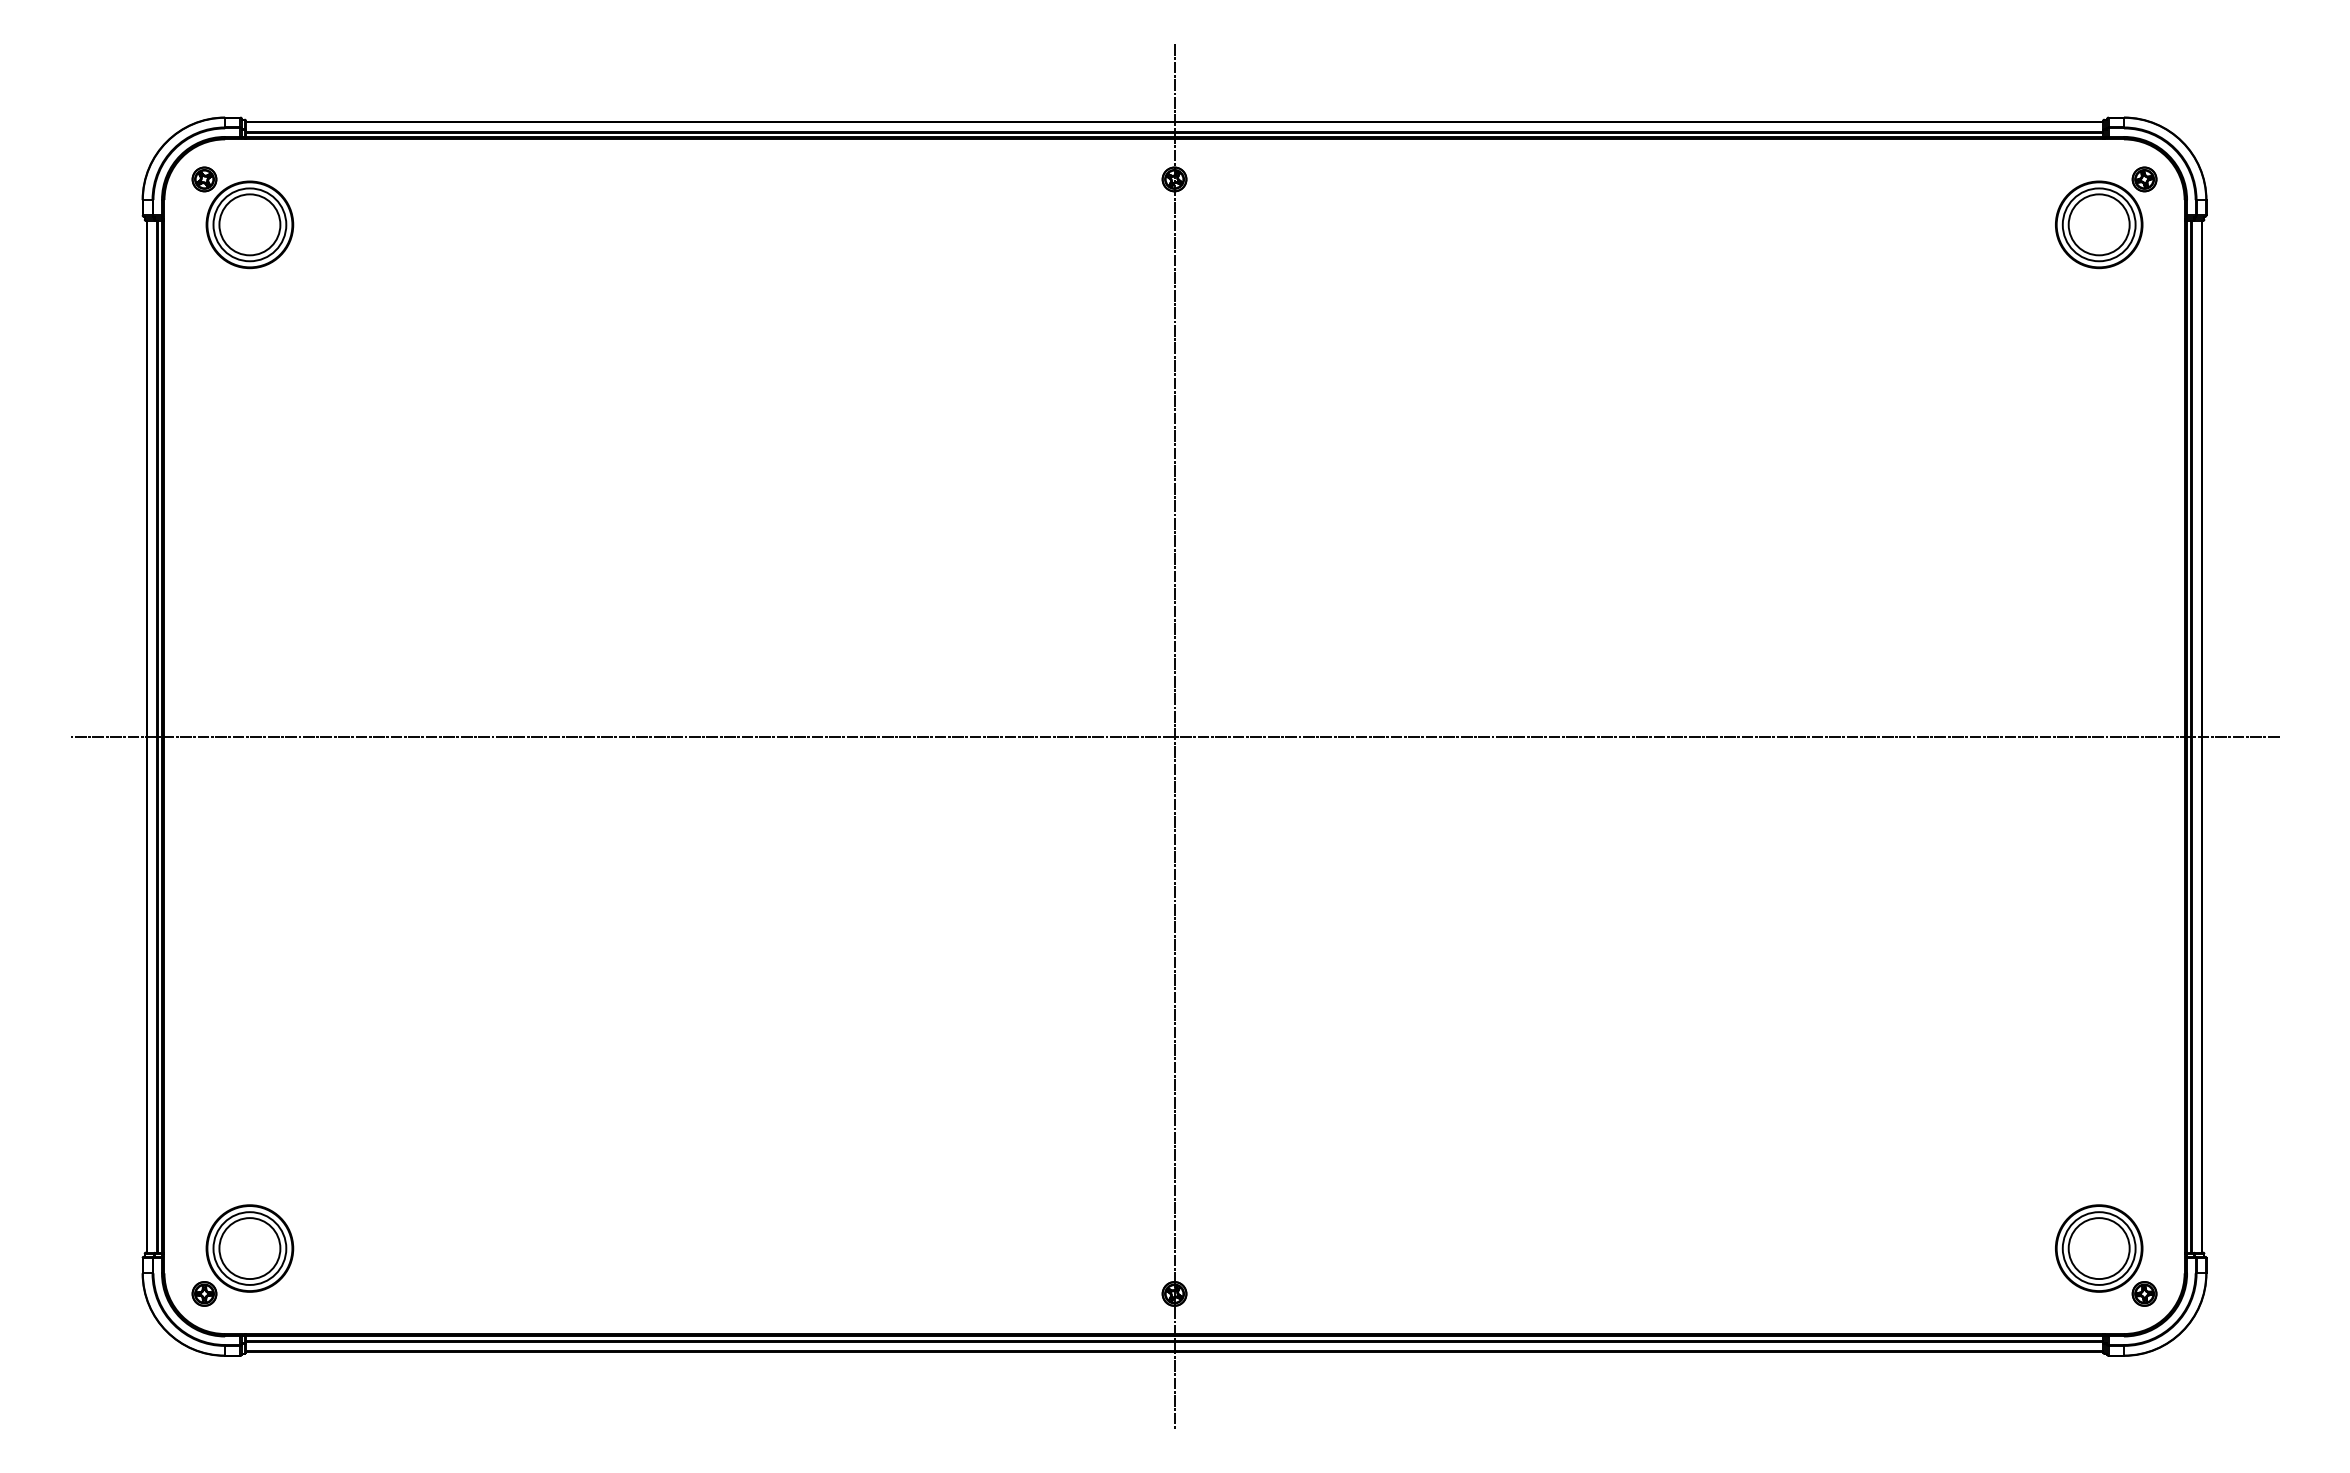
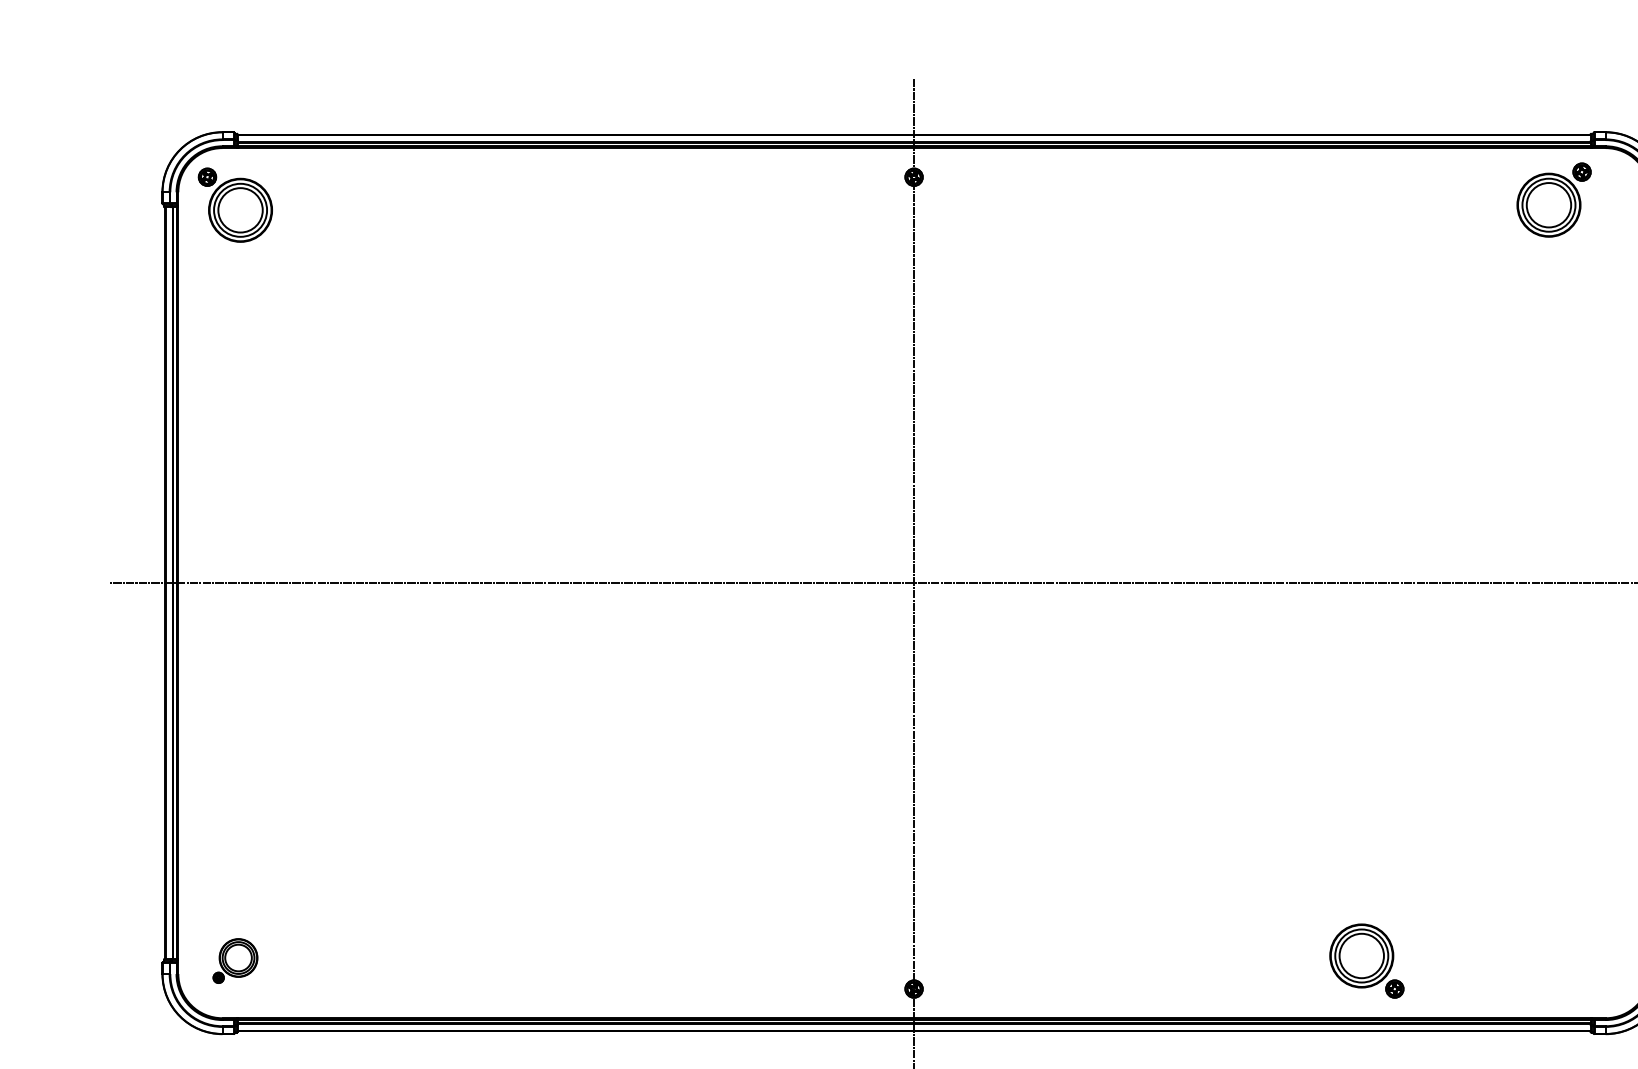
part: (2106, 217) -> (1554, 199), moved
part: (242, 1255) -> (235, 961), size x0.6
part: (2106, 1255) -> (1367, 961), moved

